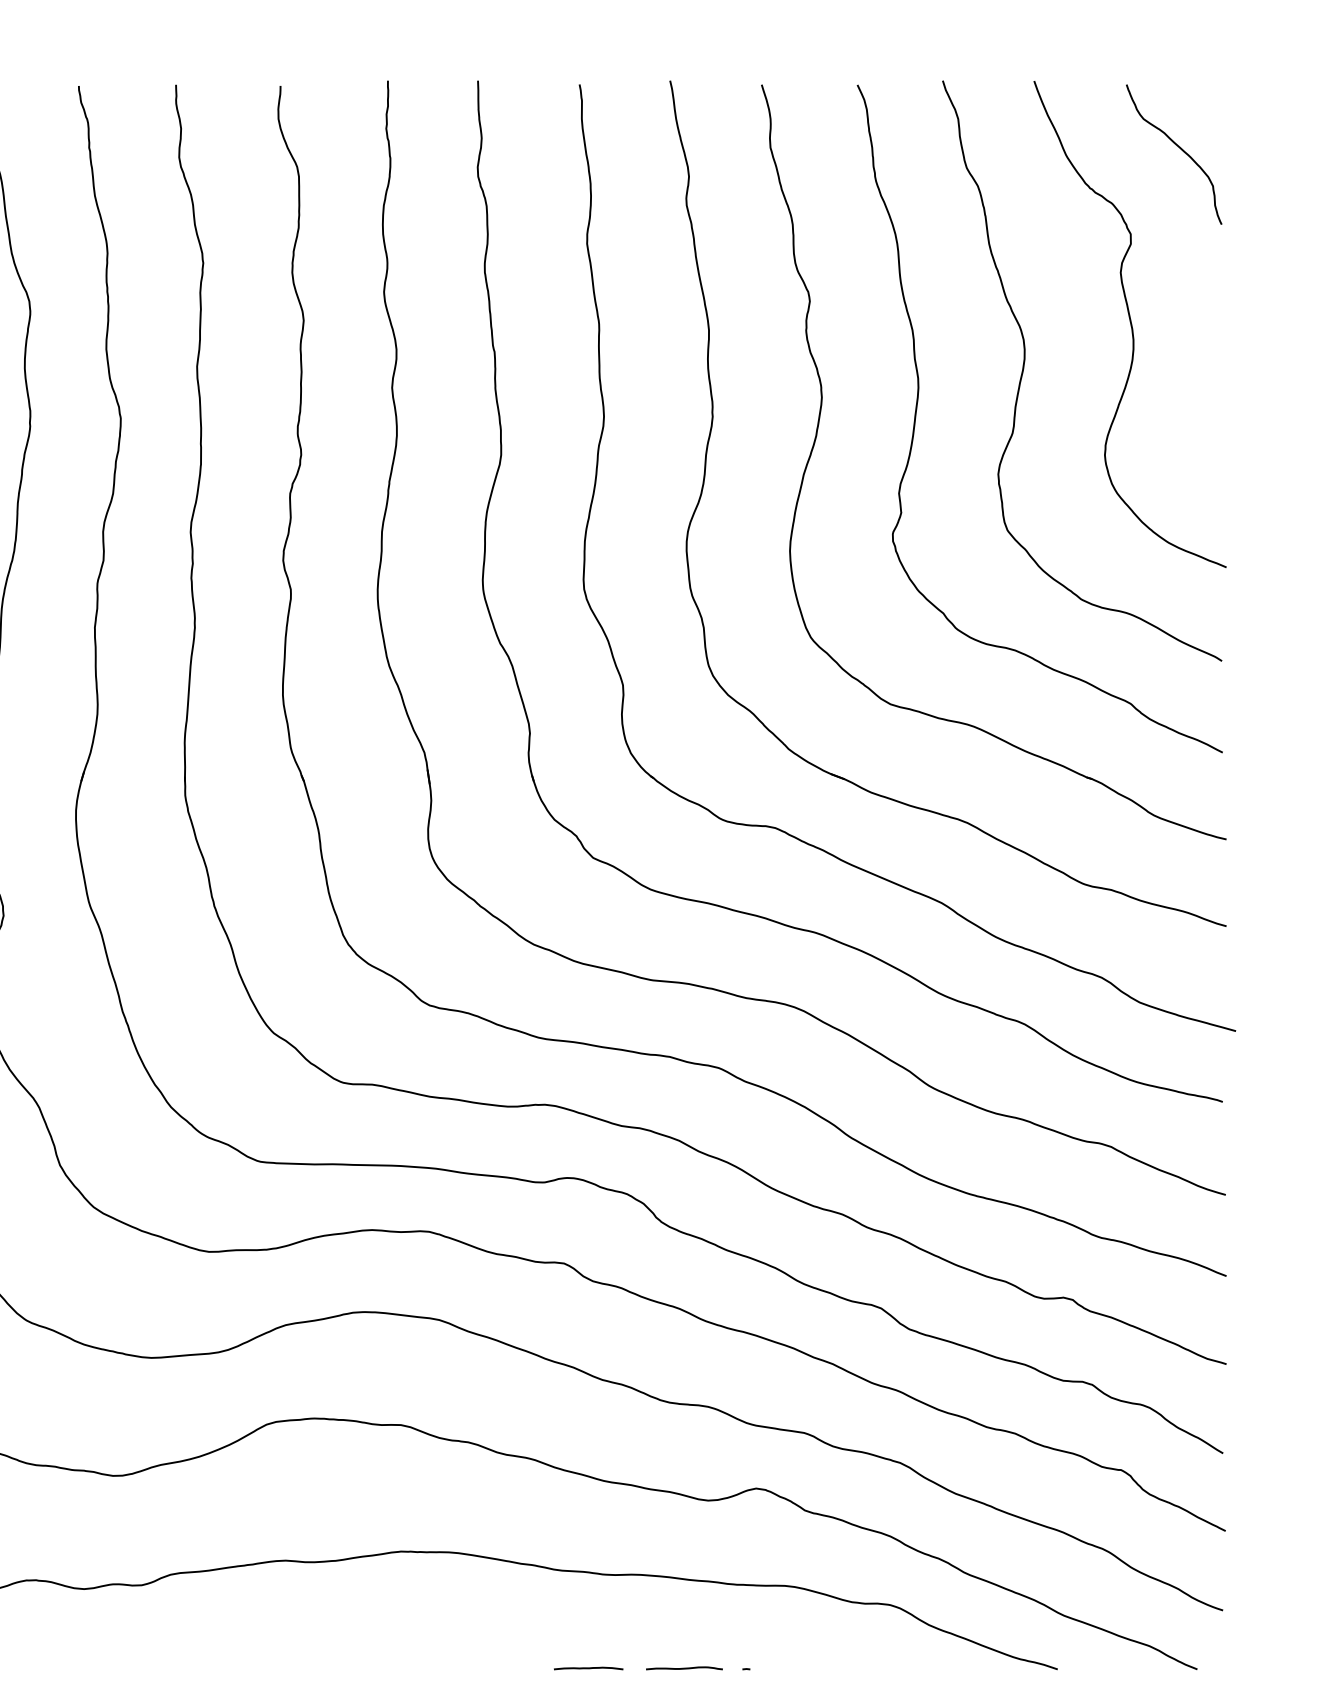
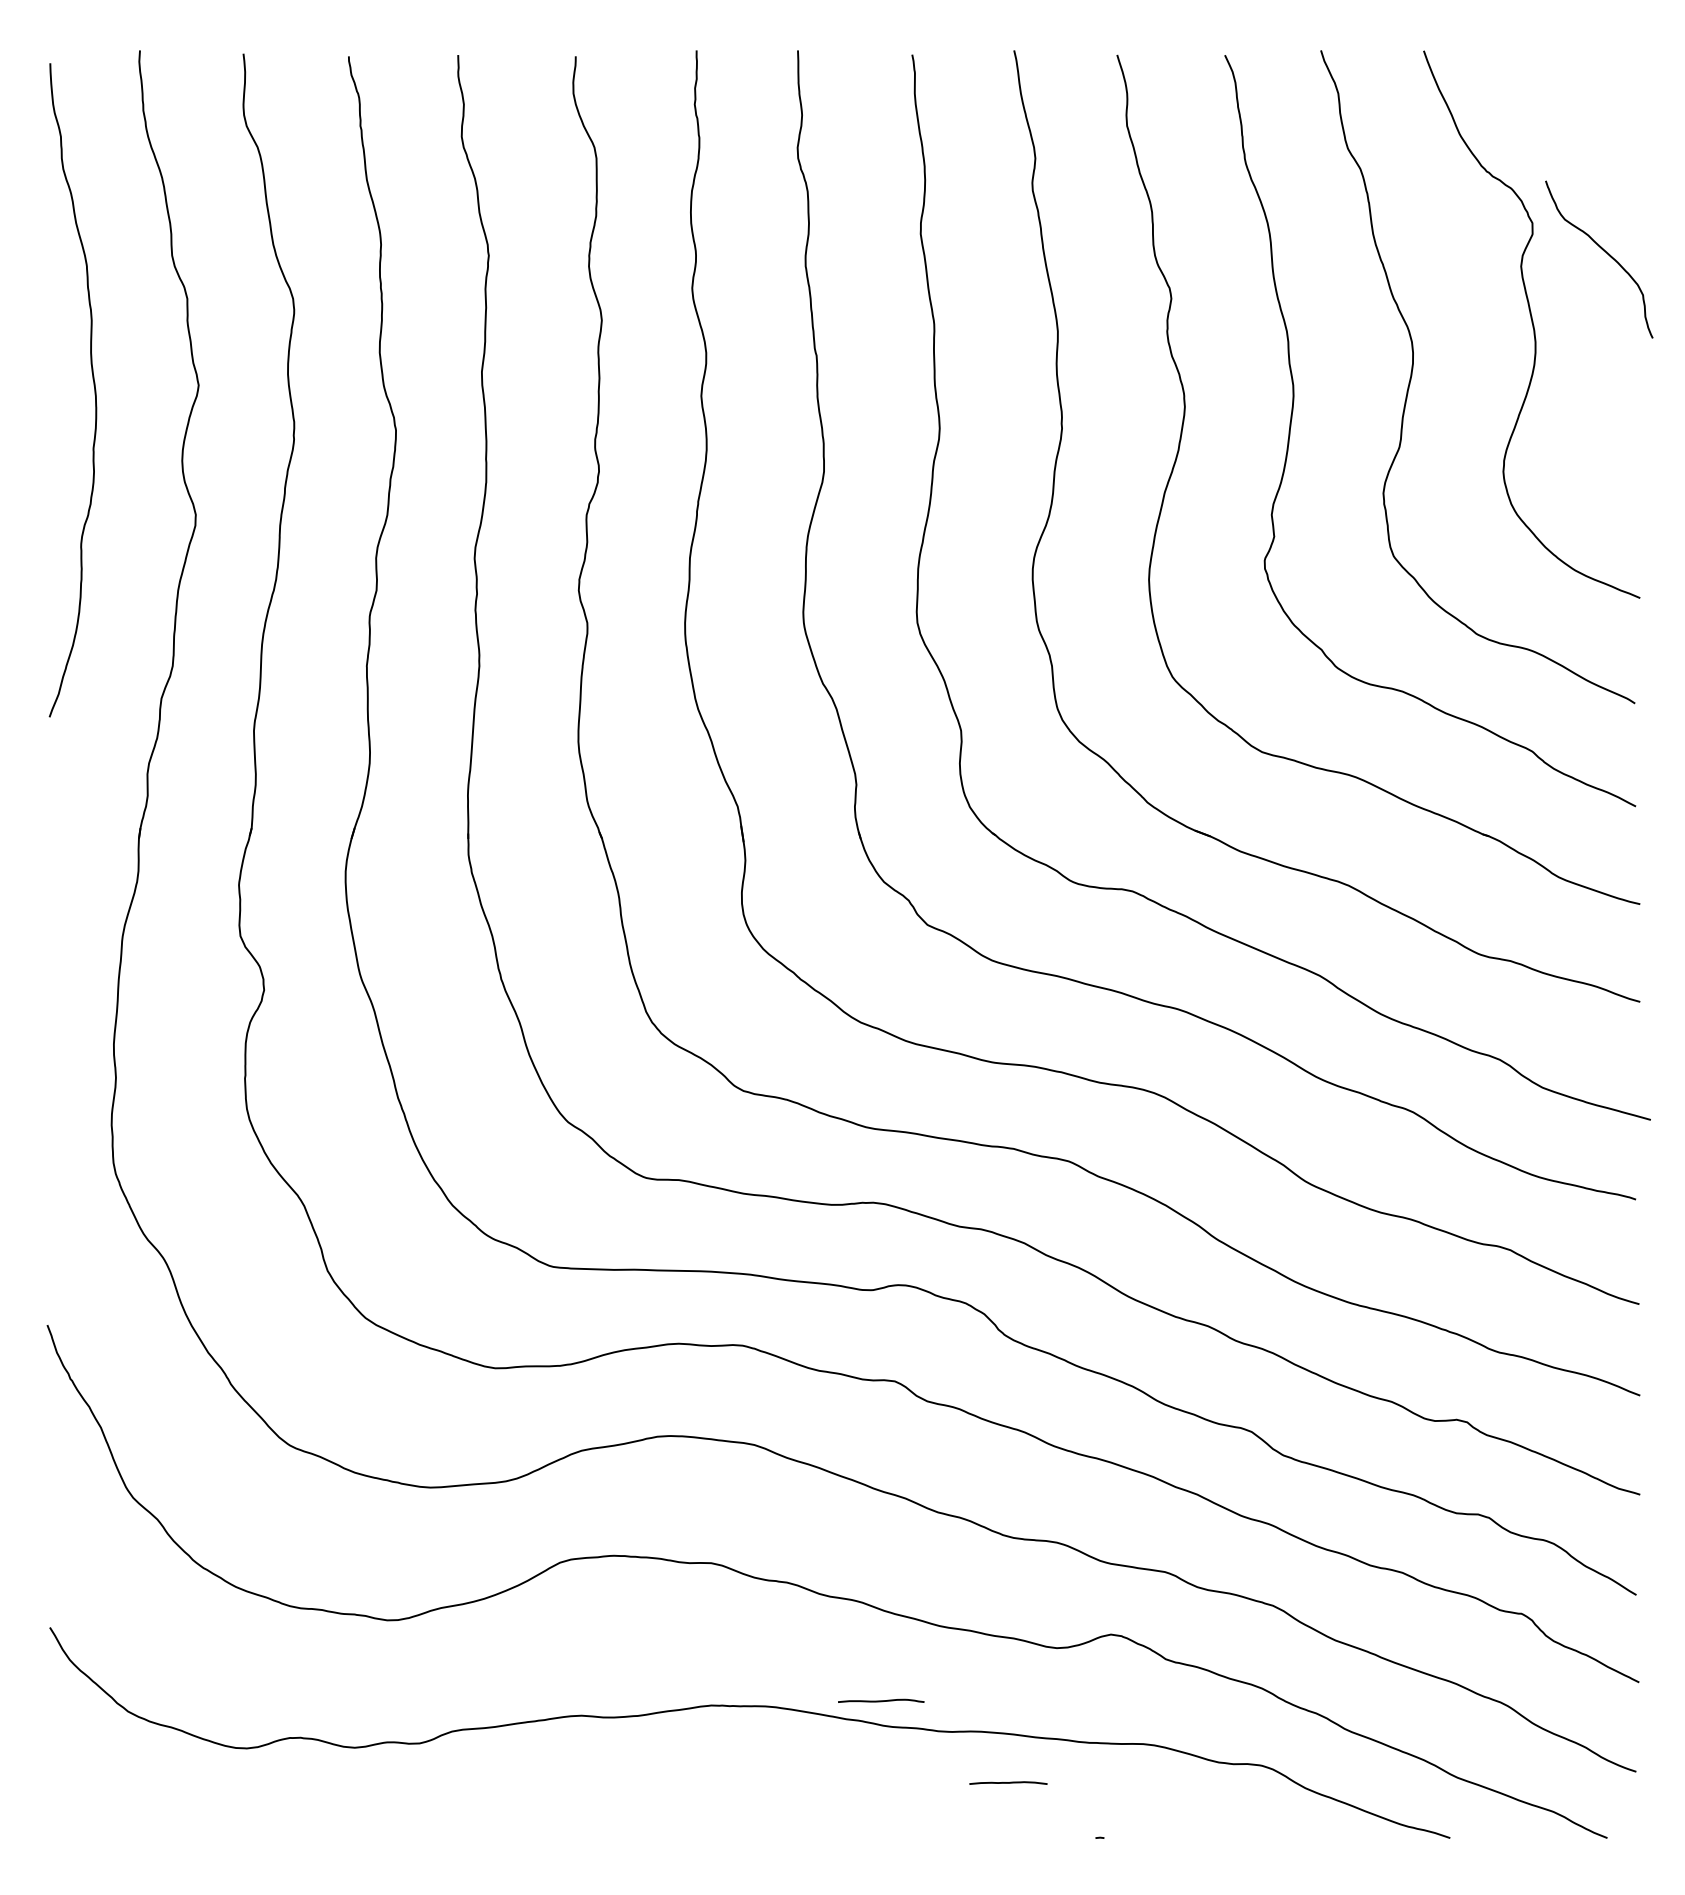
curve: (1177, 147) -> (1603, 251), moved
curve: (588, 1667) -> (1008, 1782), moved
curve: (684, 1667) -> (881, 1700), moved

